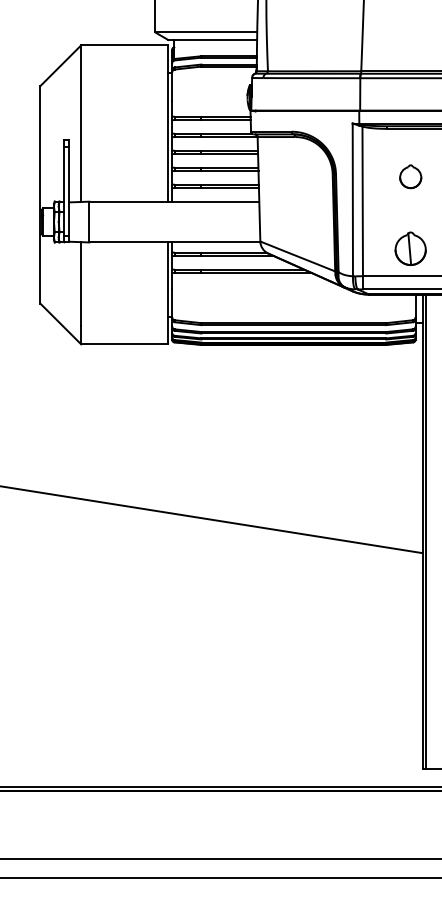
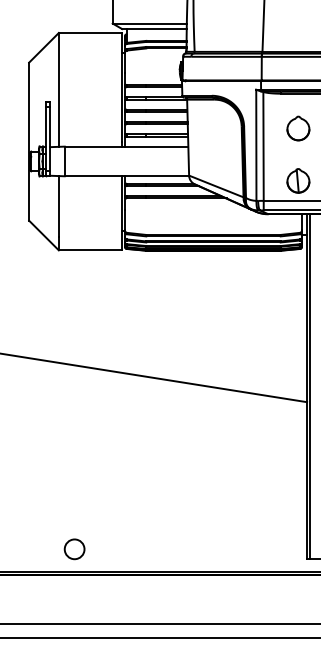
part: (410, 176) -> (298, 128), size x1.43
circle: (102, 755) -> (74, 549), added

